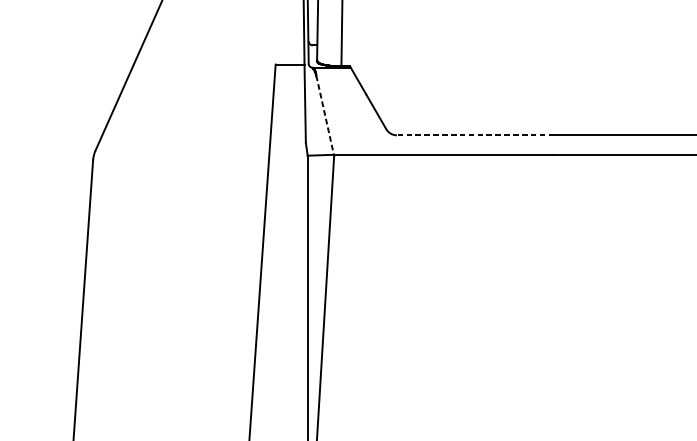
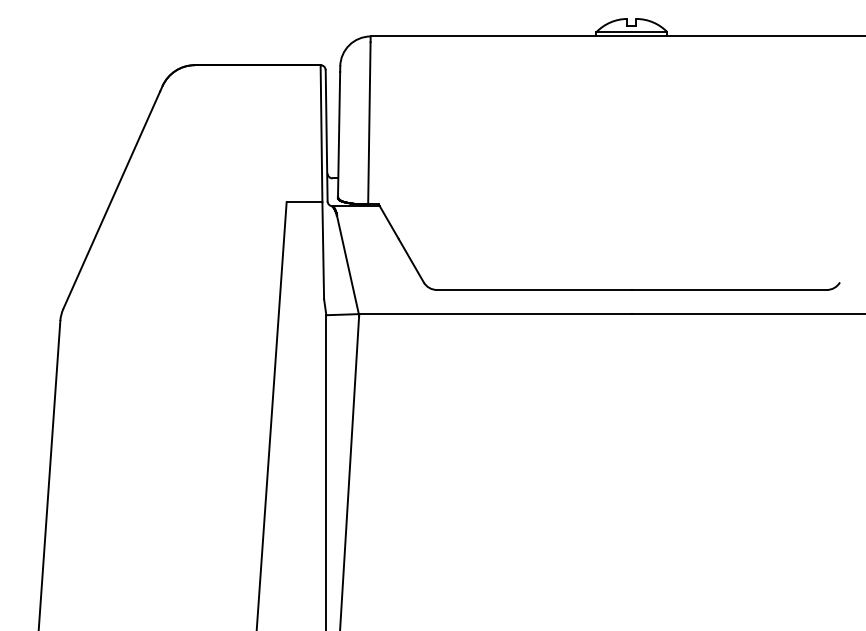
line: (325, 115) -> (348, 265), dashed -> solid
line: (474, 134) -> (533, 289), dashed -> solid

